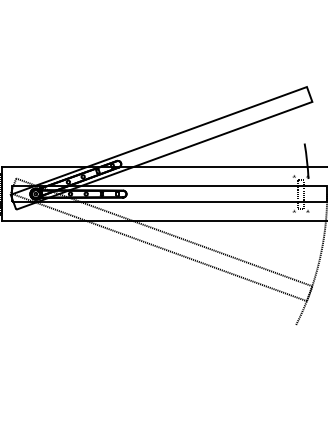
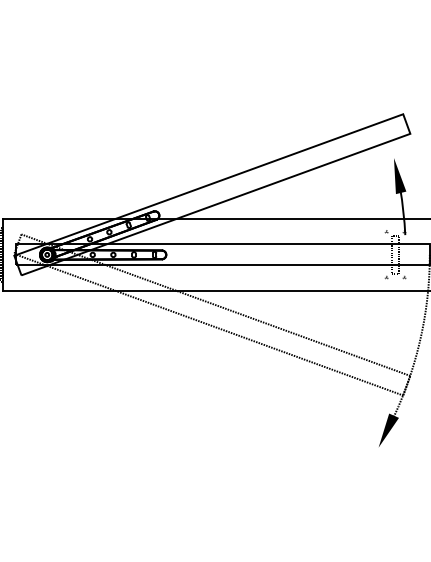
fill: (304, 133) -> (400, 175), added
fill: (295, 327) -> (388, 430), added

